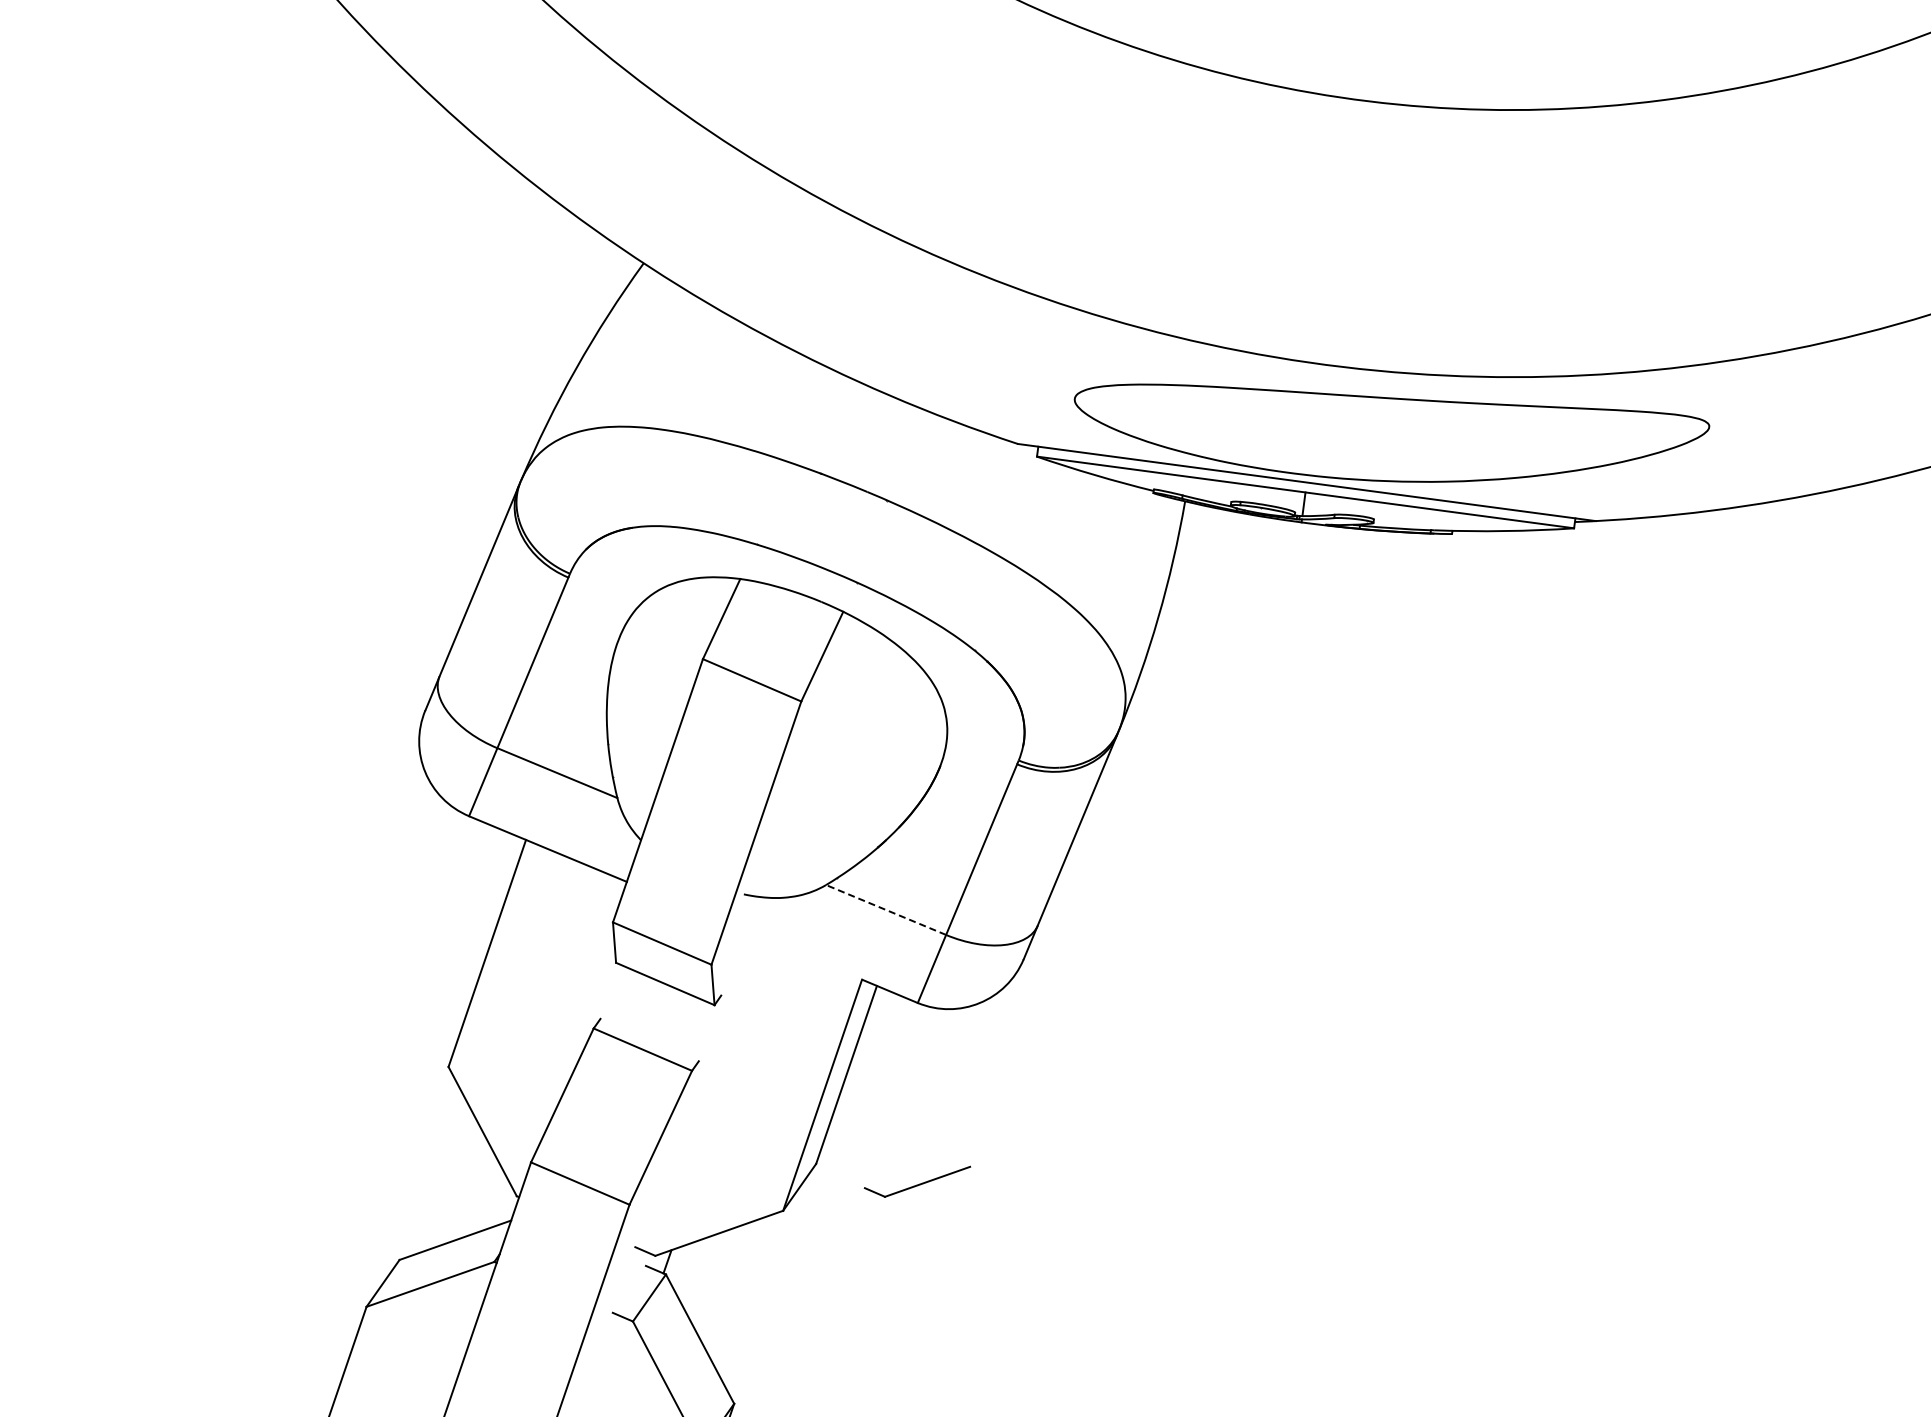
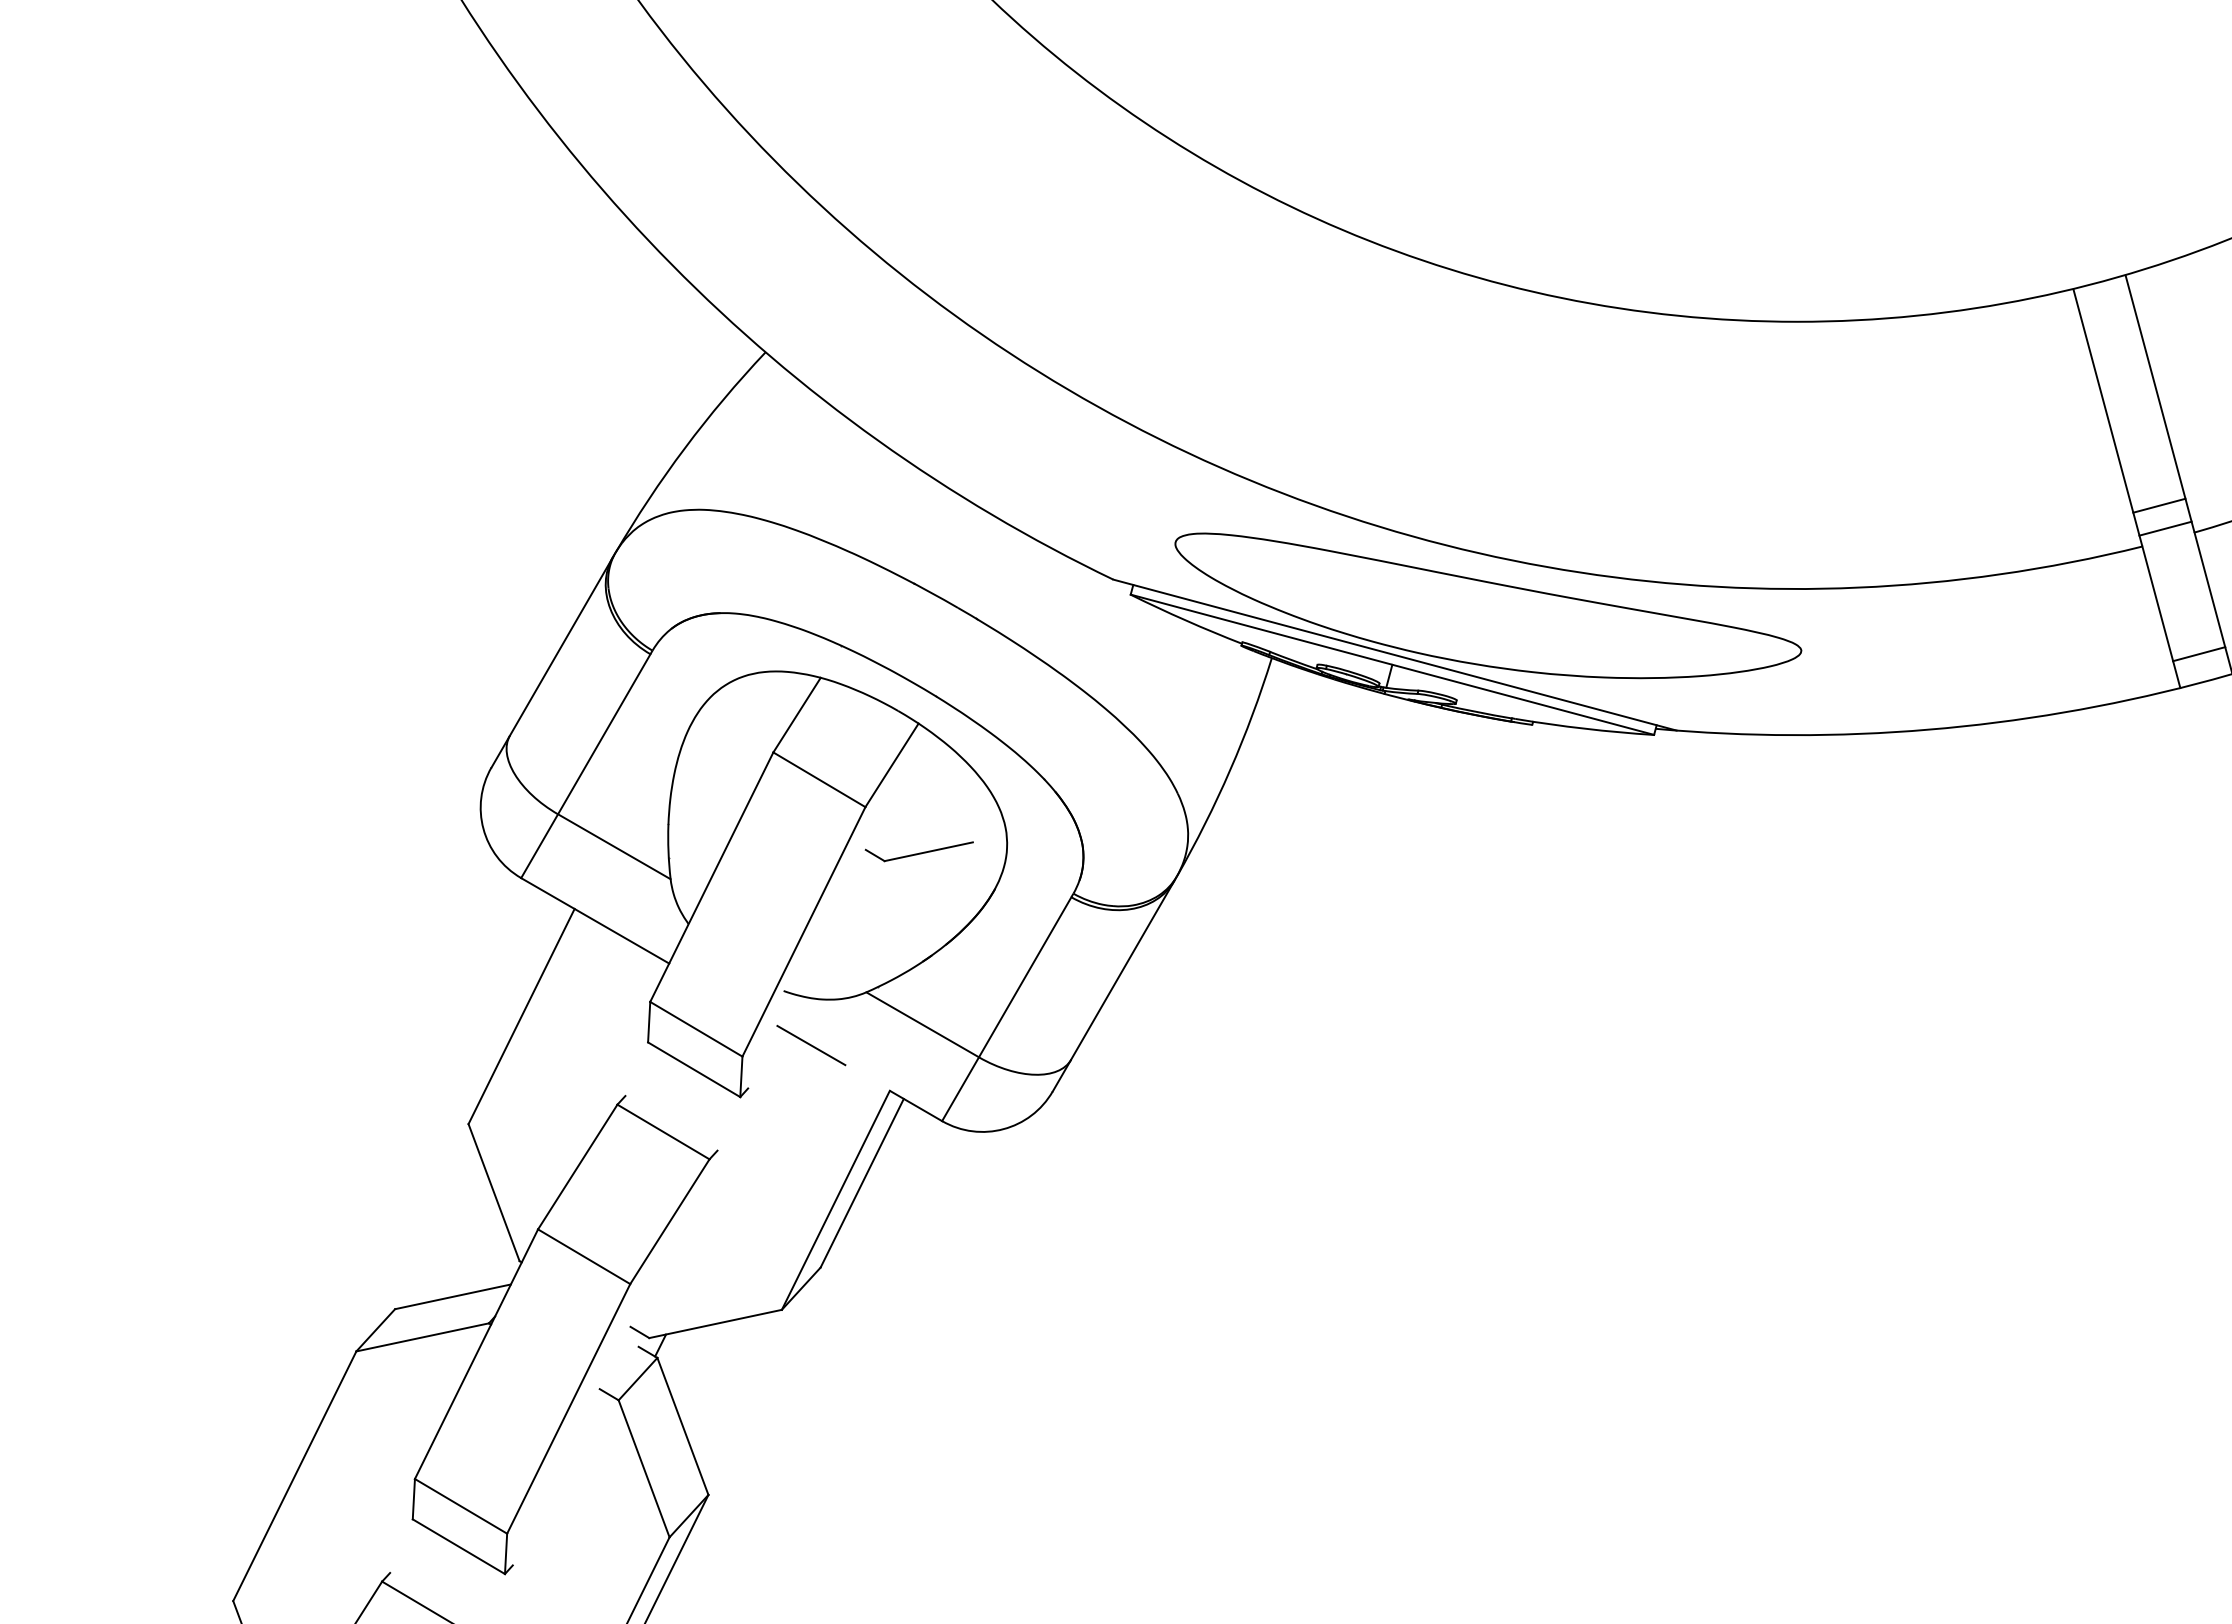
line: (885, 909) -> (922, 1024), dashed -> solid
line: (778, 944) -> (811, 1045), added
part: (917, 1182) -> (918, 851), moved

